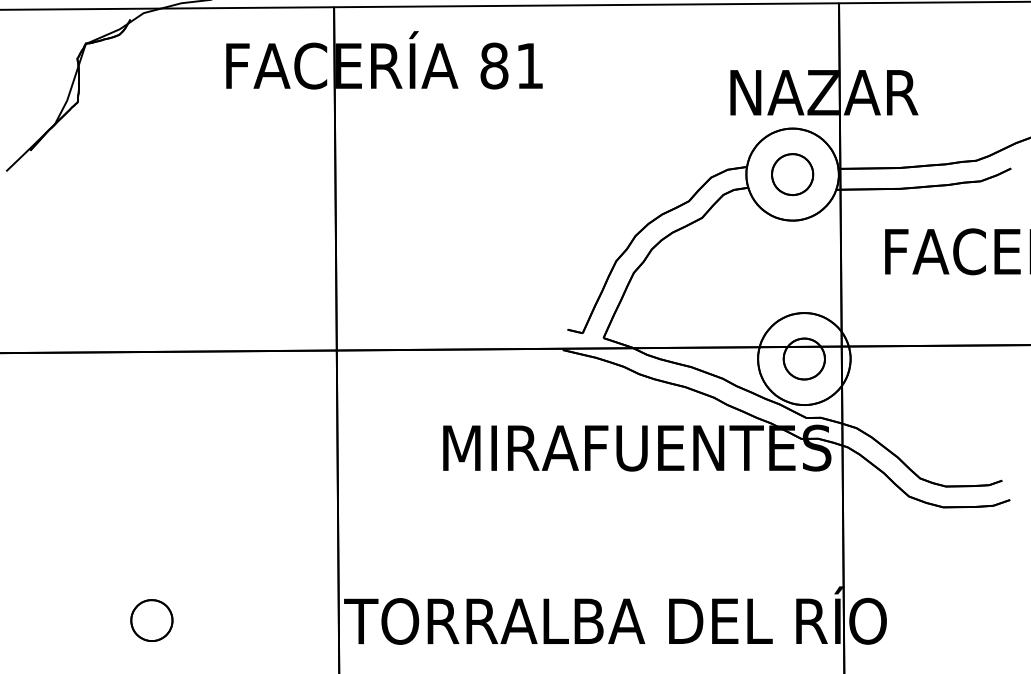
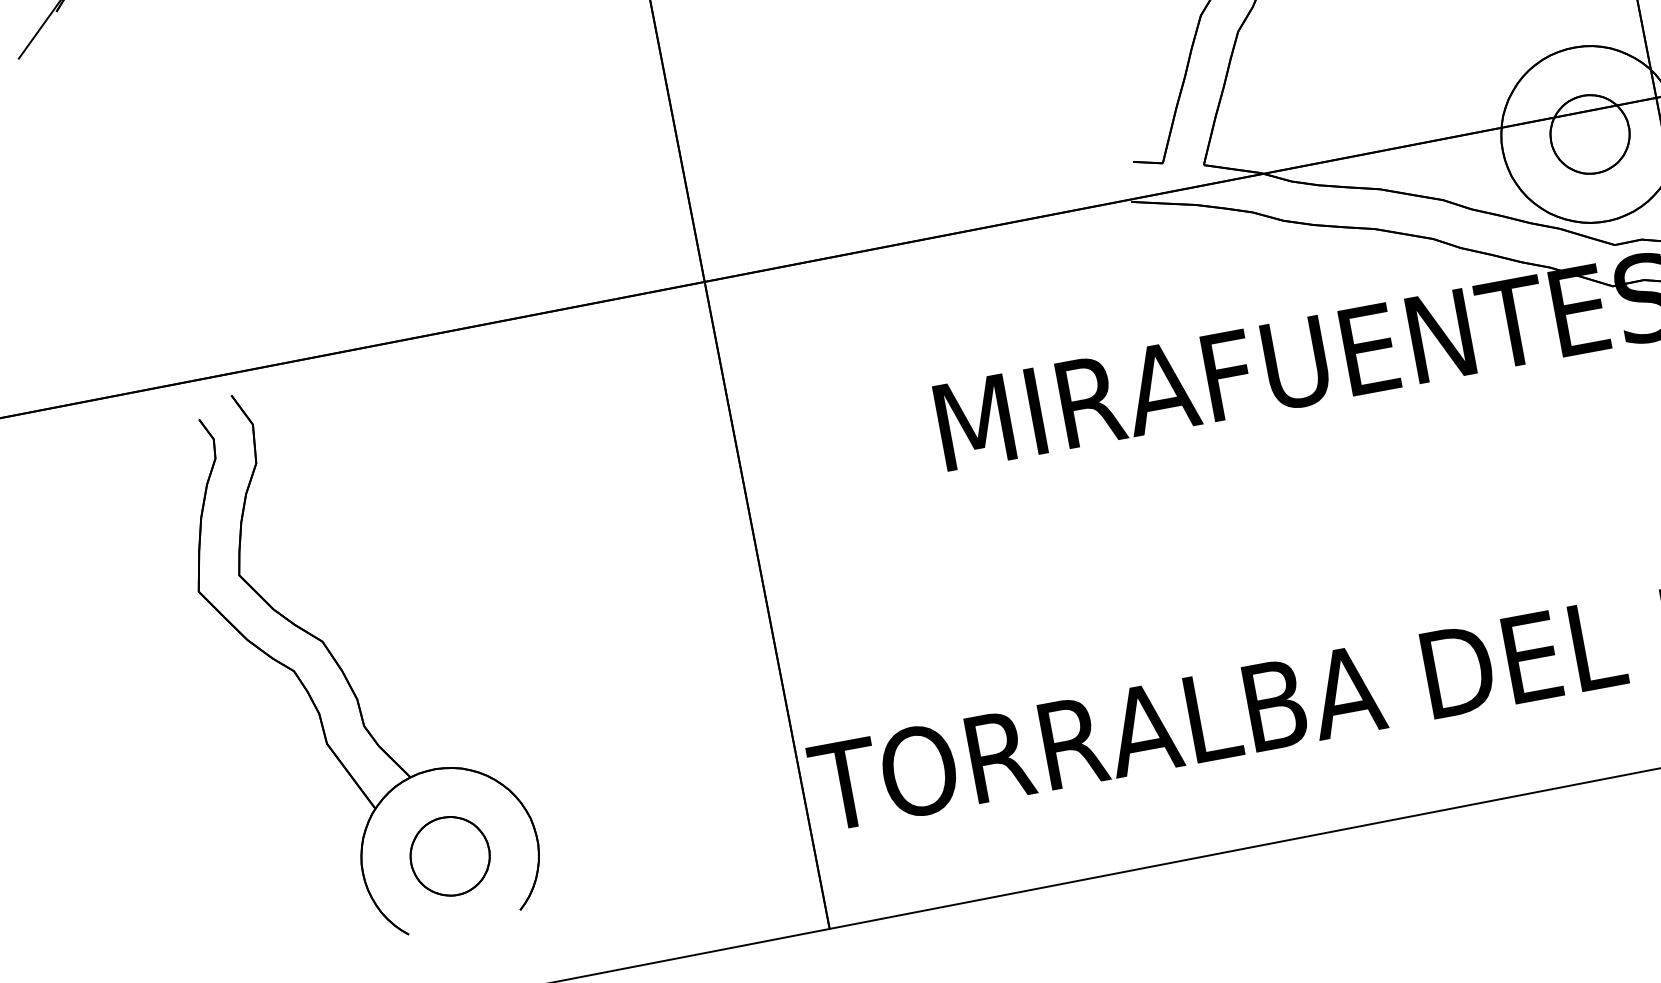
part: (115, 515) -> (344, 670), added

